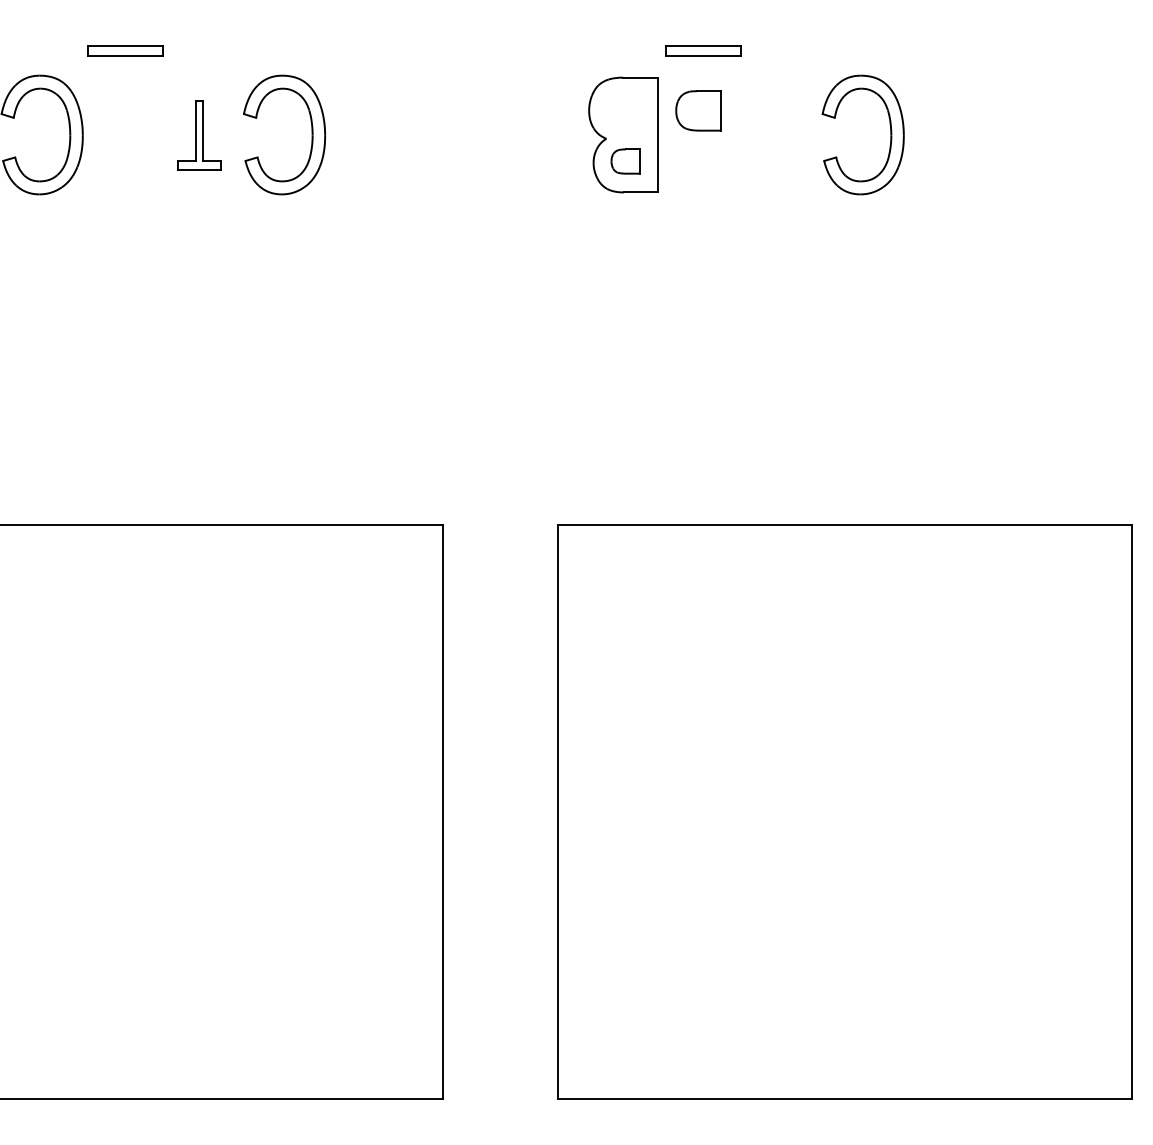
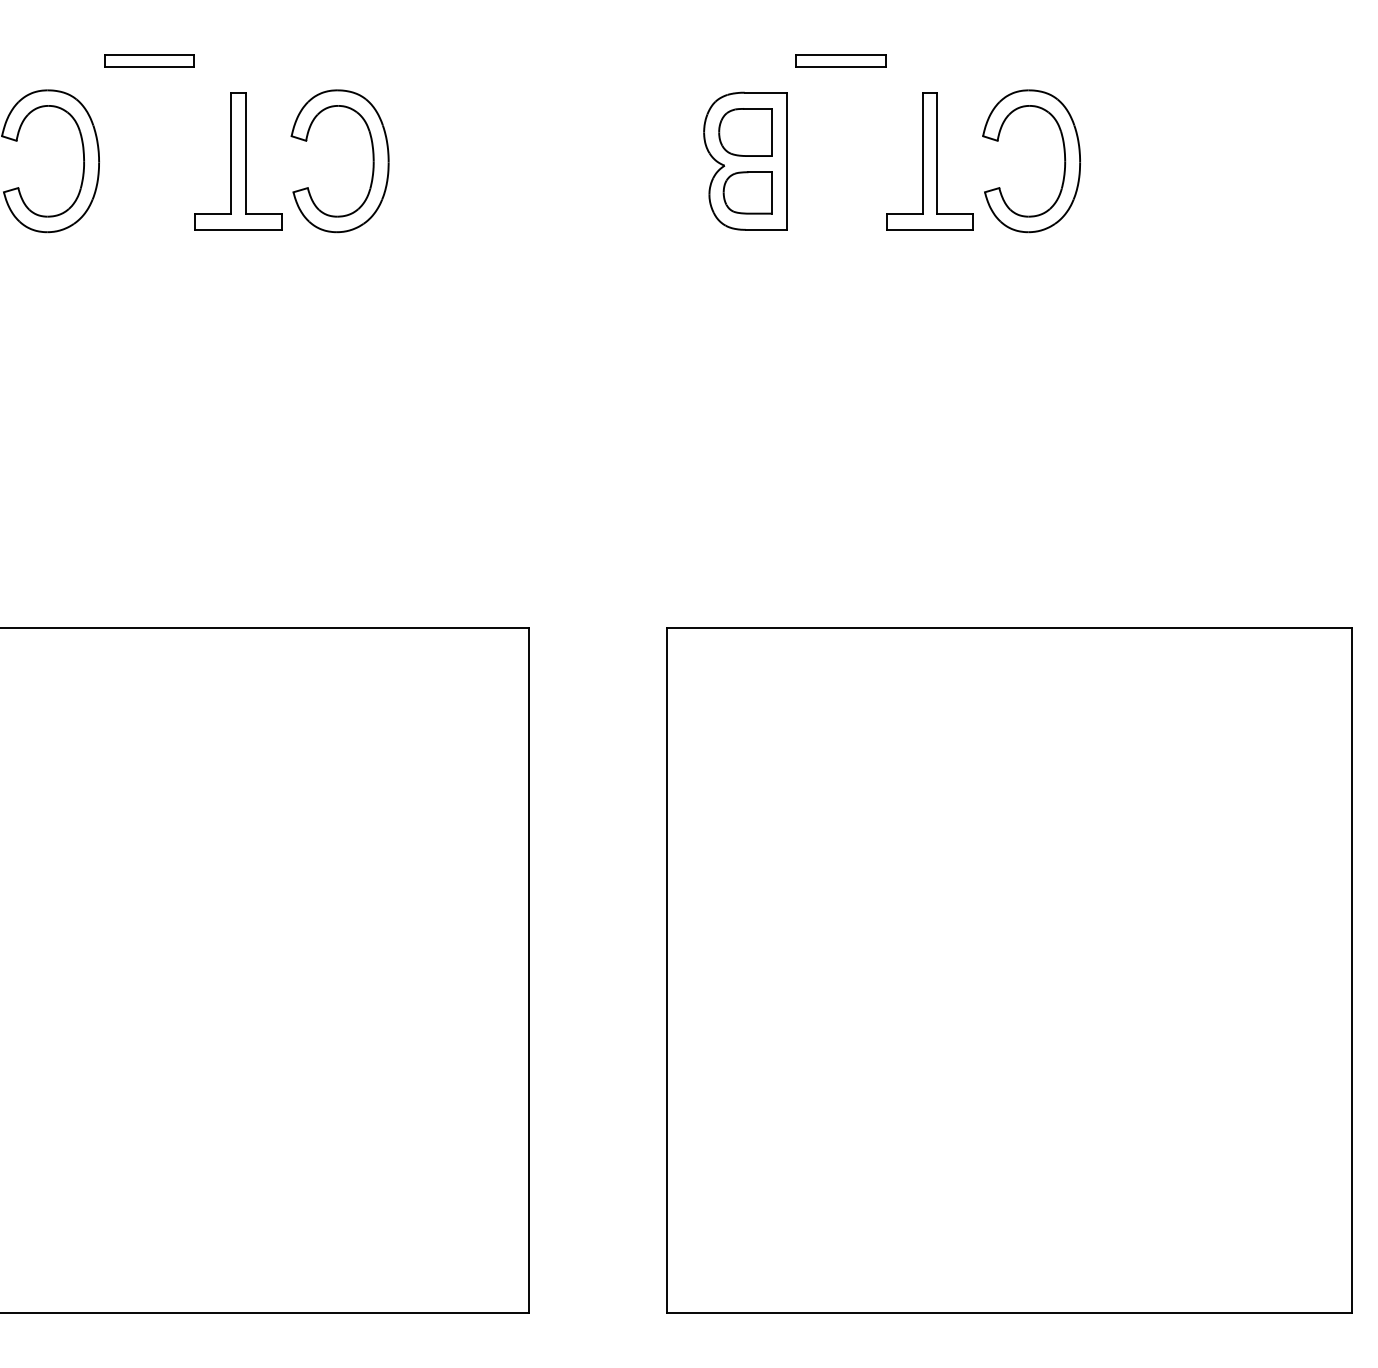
part: (698, 110) -> (745, 132), moved
part: (199, 135) -> (238, 161), size x1.67
part: (777, 135) -> (929, 161), added
part: (625, 161) -> (747, 192), size x1.43

